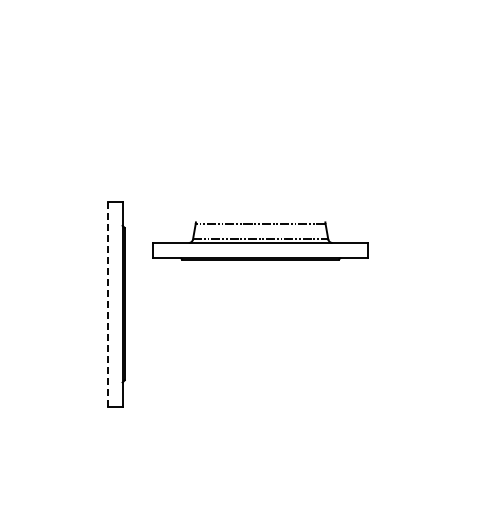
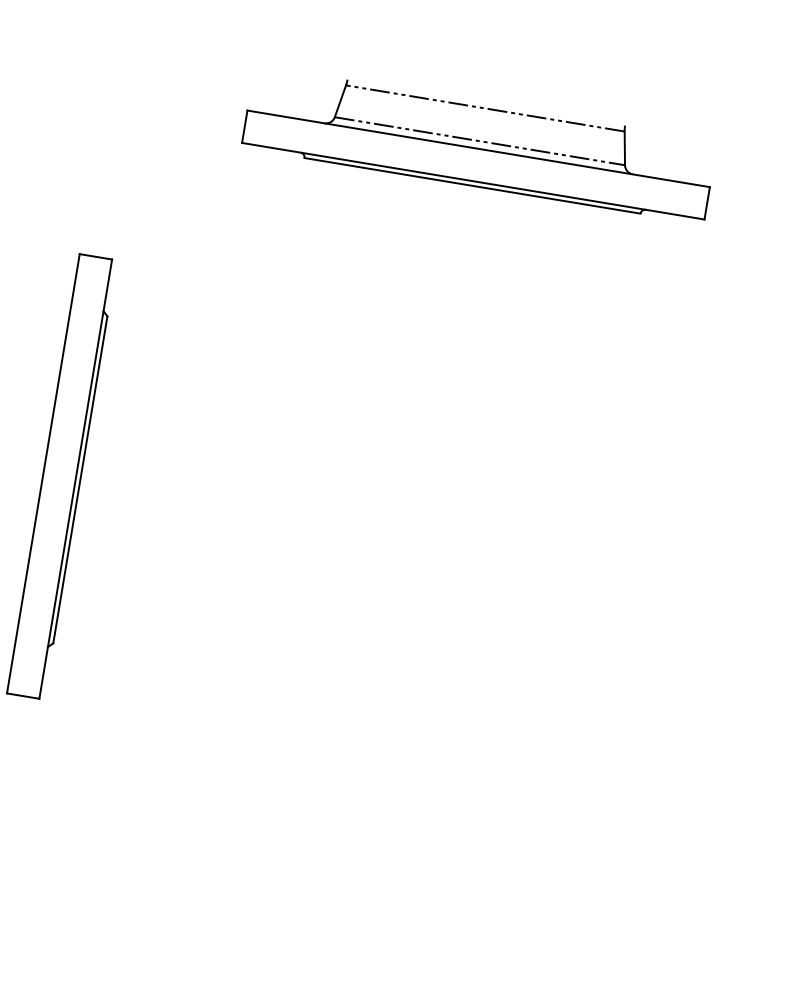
part: (260, 240) -> (479, 143), moved
line: (107, 304) -> (43, 474), dashed -> solid

